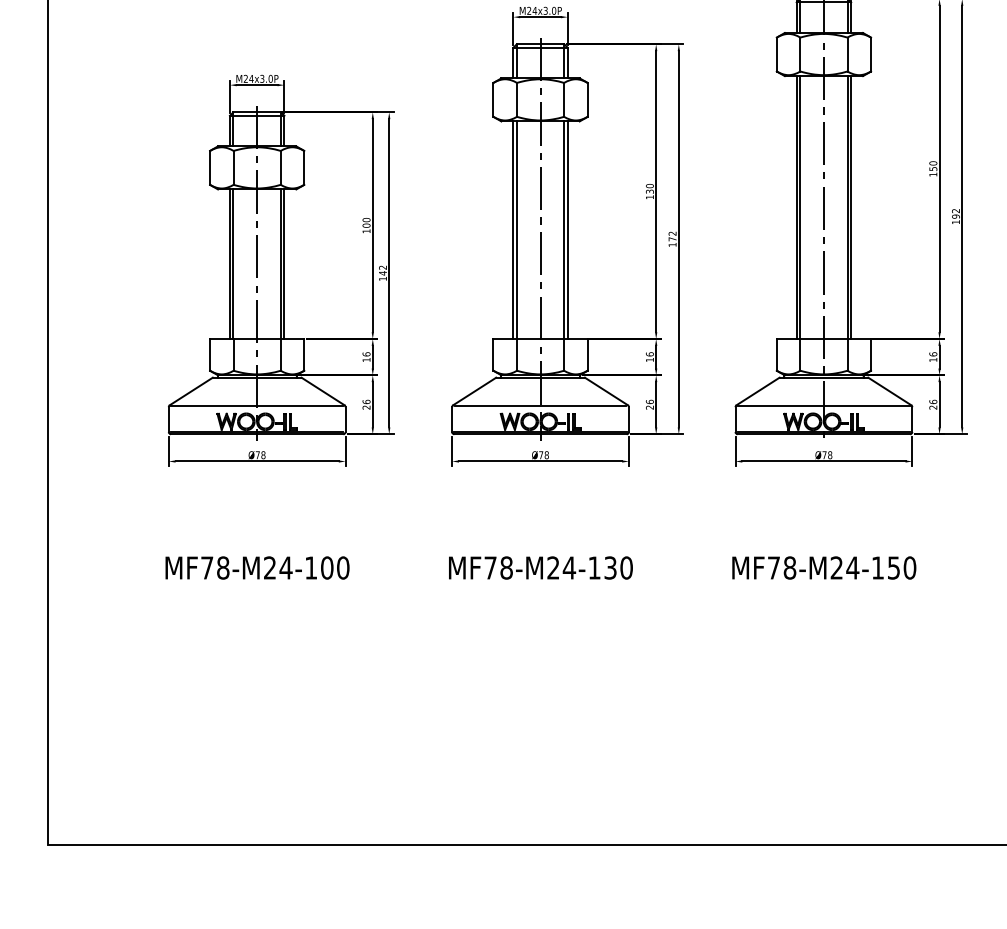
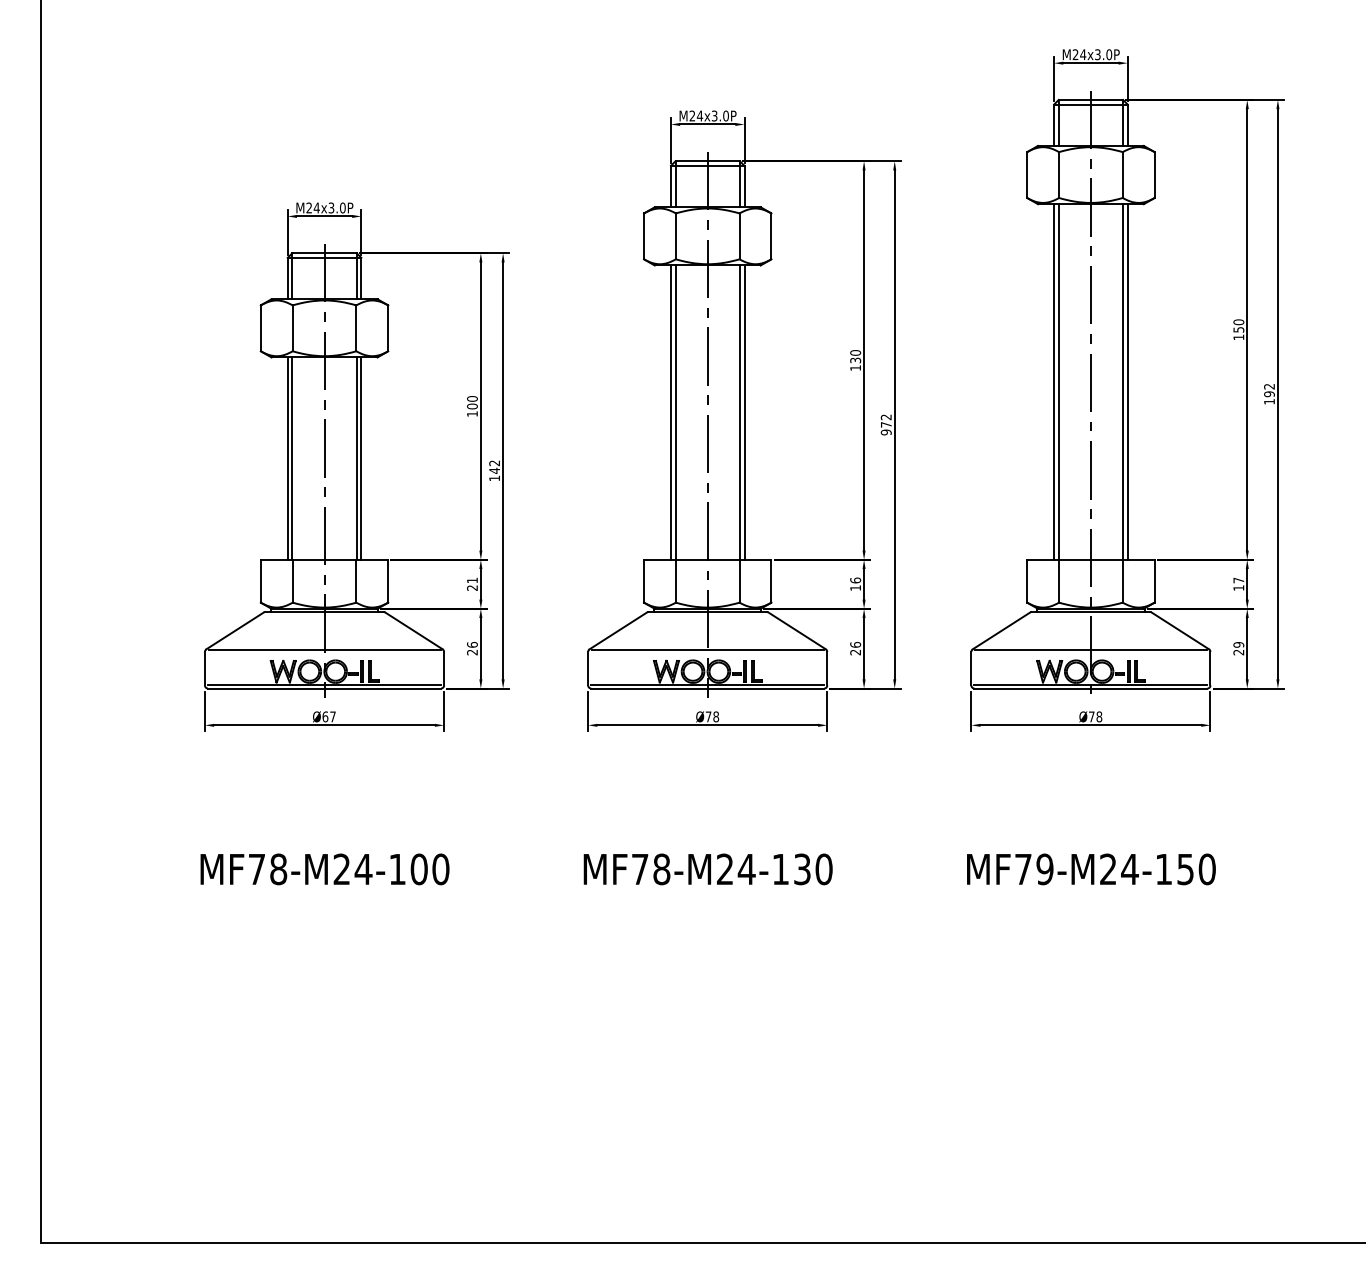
text: (672, 244) -> (885, 432), 172 -> 972
text: (933, 354) -> (1238, 580), 16 -> 17
text: (366, 356) -> (472, 583), 16 -> 21
text: (933, 401) -> (1238, 644), 26 -> 29
text: (260, 454) -> (328, 716), Ø78 -> Ø67
text: (789, 568) -> (1044, 869), MF78-M24-150 -> MF79-M24-150

